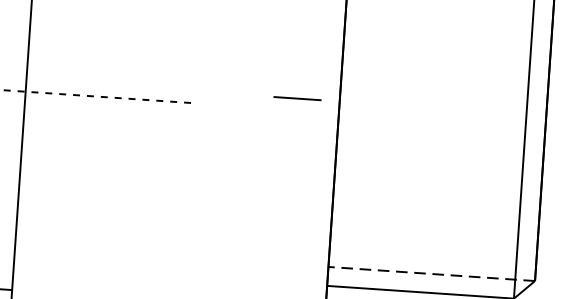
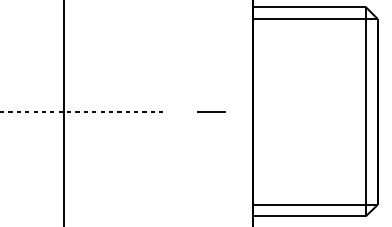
line: (297, 97) -> (211, 111), moved
line: (430, 273) -> (314, 204), dashed -> solid

